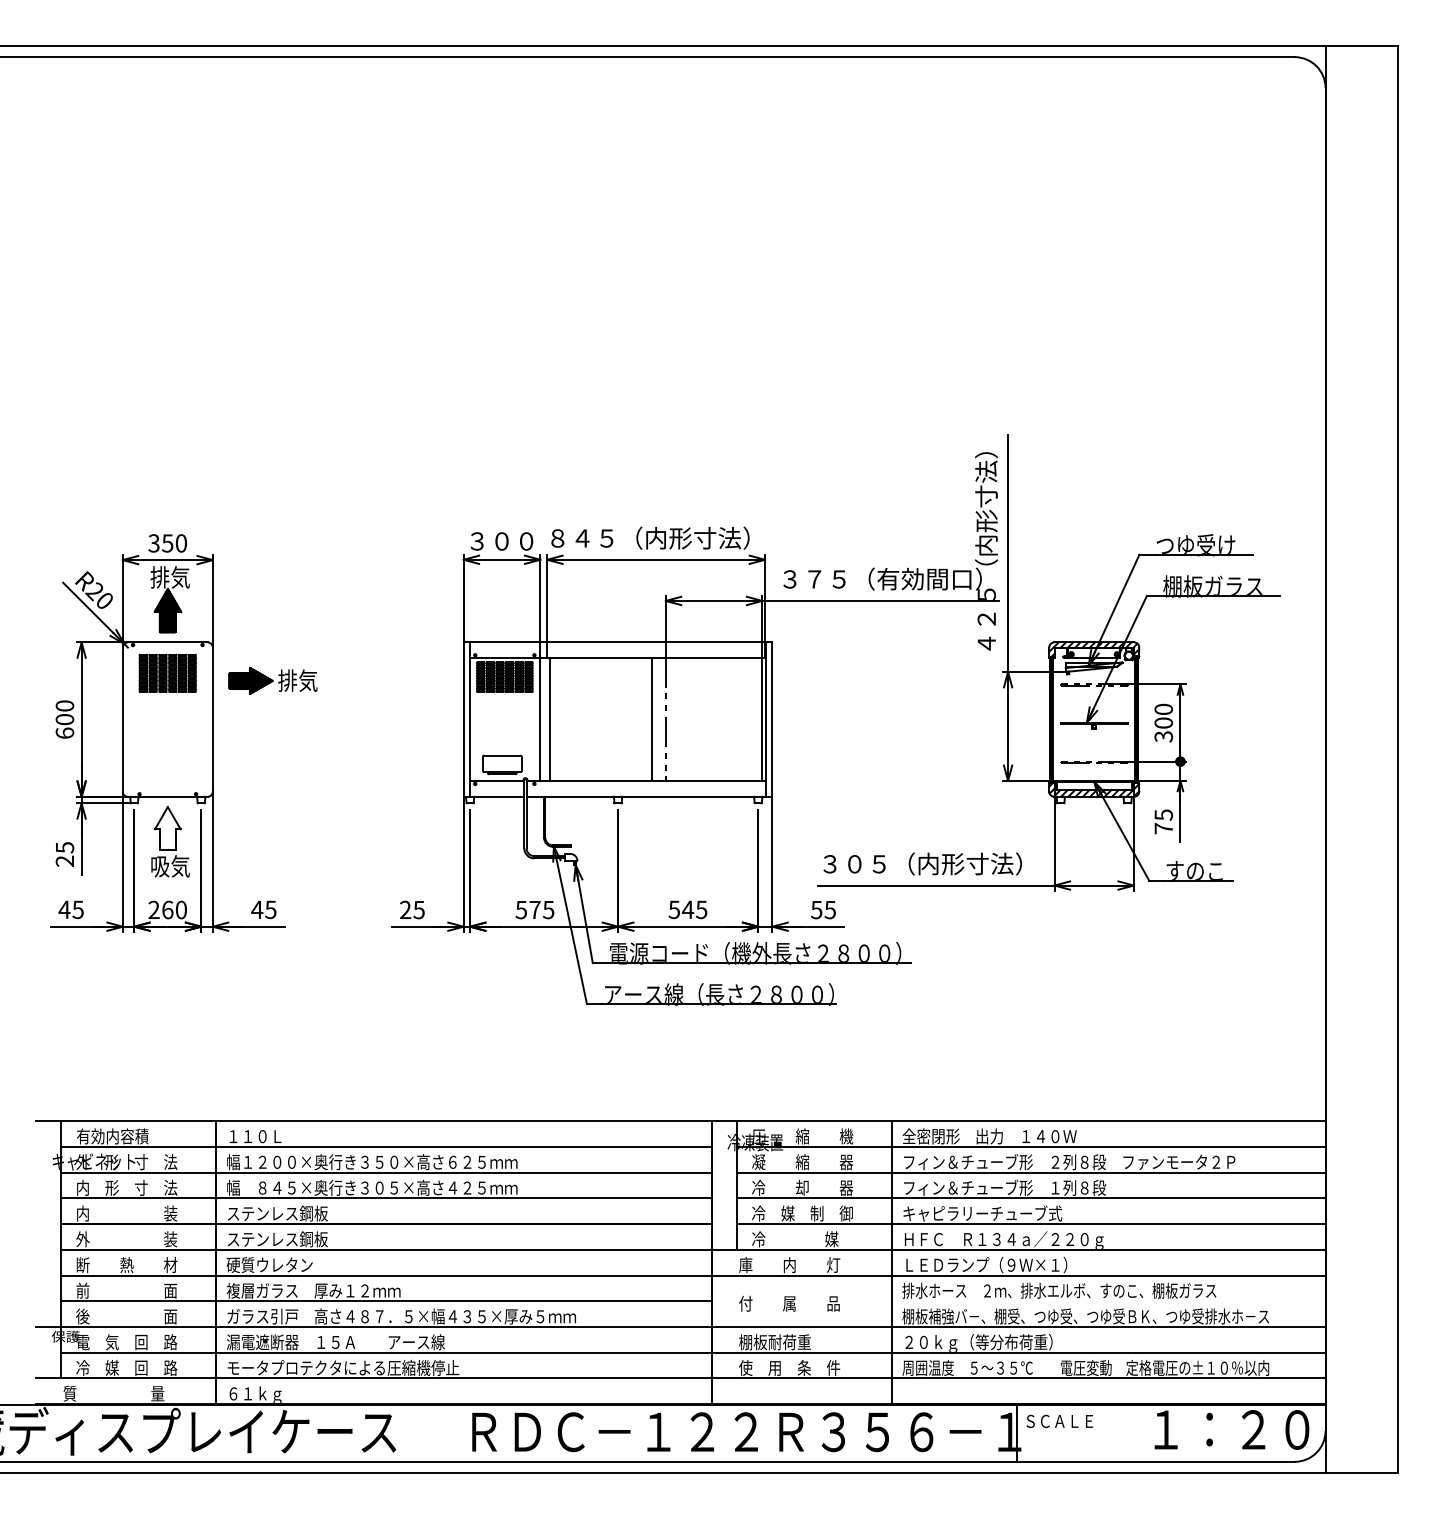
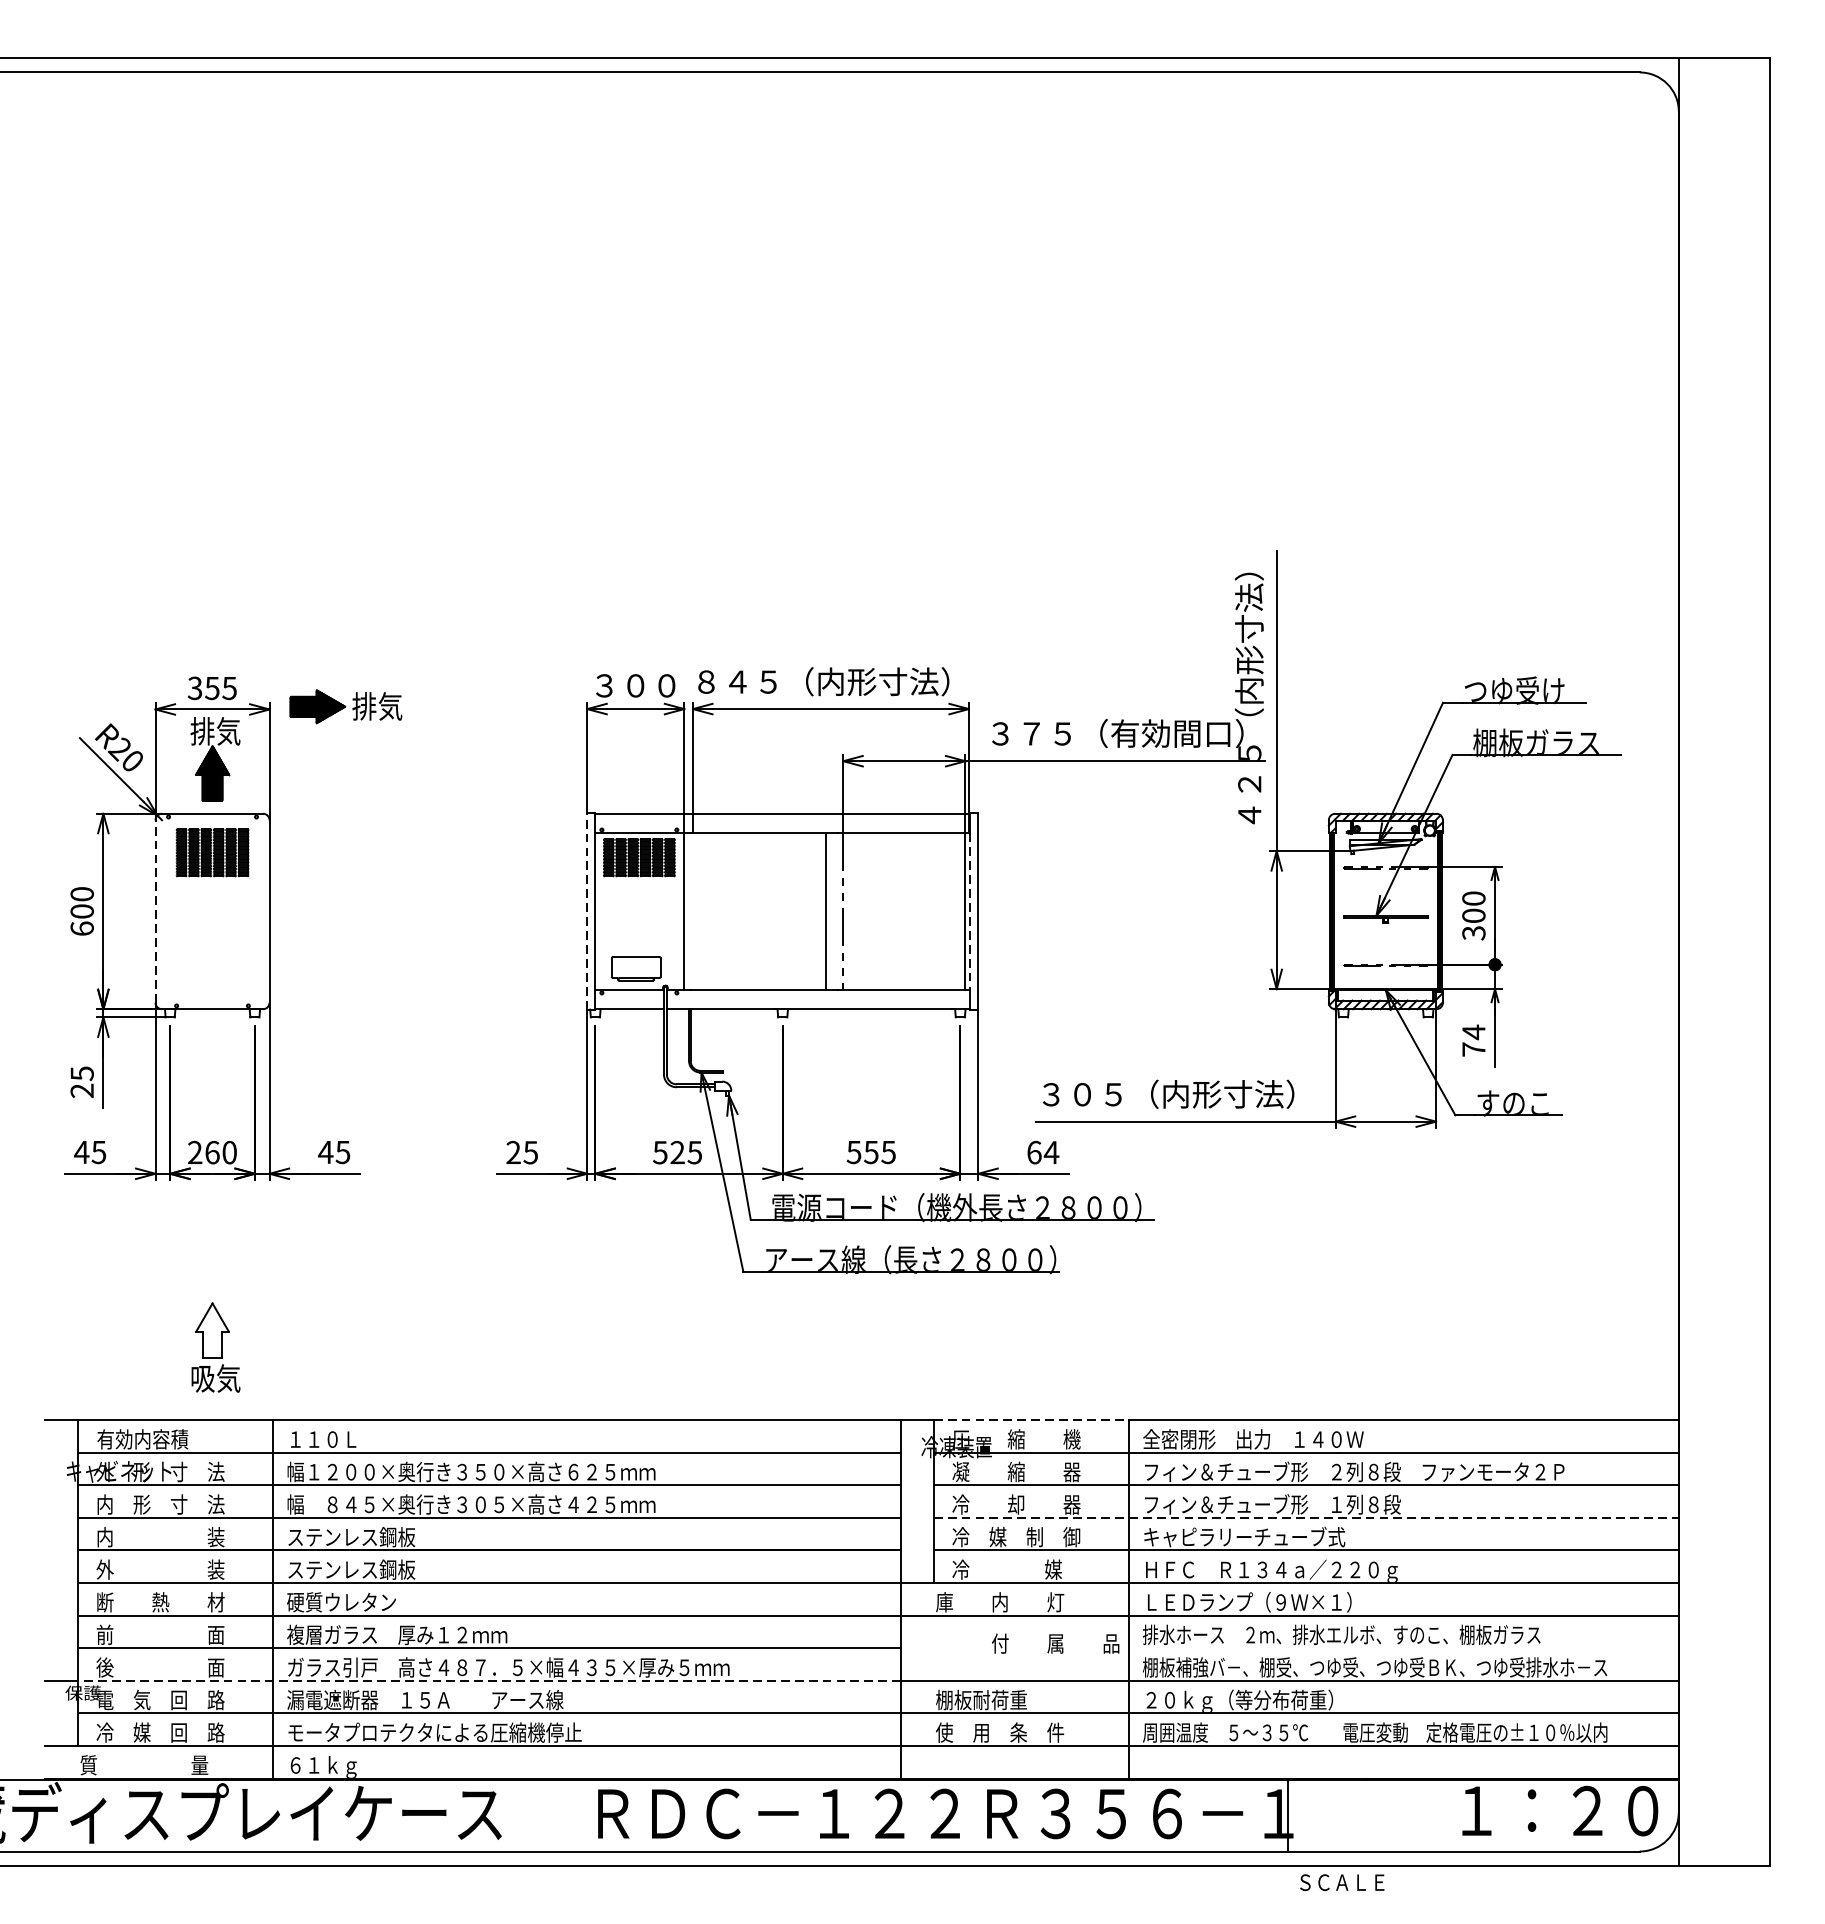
text: (180, 543) -> (228, 688), 350 -> 355
part: (272, 680) -> (345, 706), moved
line: (122, 719) -> (155, 911), solid -> dashed
line: (463, 719) -> (587, 911), solid -> dashed
line: (549, 719) -> (695, 911), removed
line: (766, 719) -> (970, 911), solid -> dashed
text: (1163, 815) -> (1473, 1032), 75 -> 74
part: (170, 841) -> (215, 1347), moved
text: (534, 909) -> (676, 1151), 575 -> 525
text: (687, 909) -> (870, 1151), 545 -> 555
text: (823, 909) -> (1042, 1151), 55 -> 64
line: (814, 1121) -> (1031, 1420), solid -> dashed
line: (1031, 1198) -> (1306, 1517), solid -> dashed
text: (789, 1303) -> (1055, 1643), moved
line: (386, 1327) -> (489, 1681), solid -> dashed
text: (1059, 1420) -> (1341, 1881), moved

